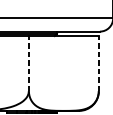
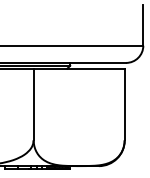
line: (28, 63) -> (33, 104), dashed -> solid
line: (98, 63) -> (124, 104), dashed -> solid

